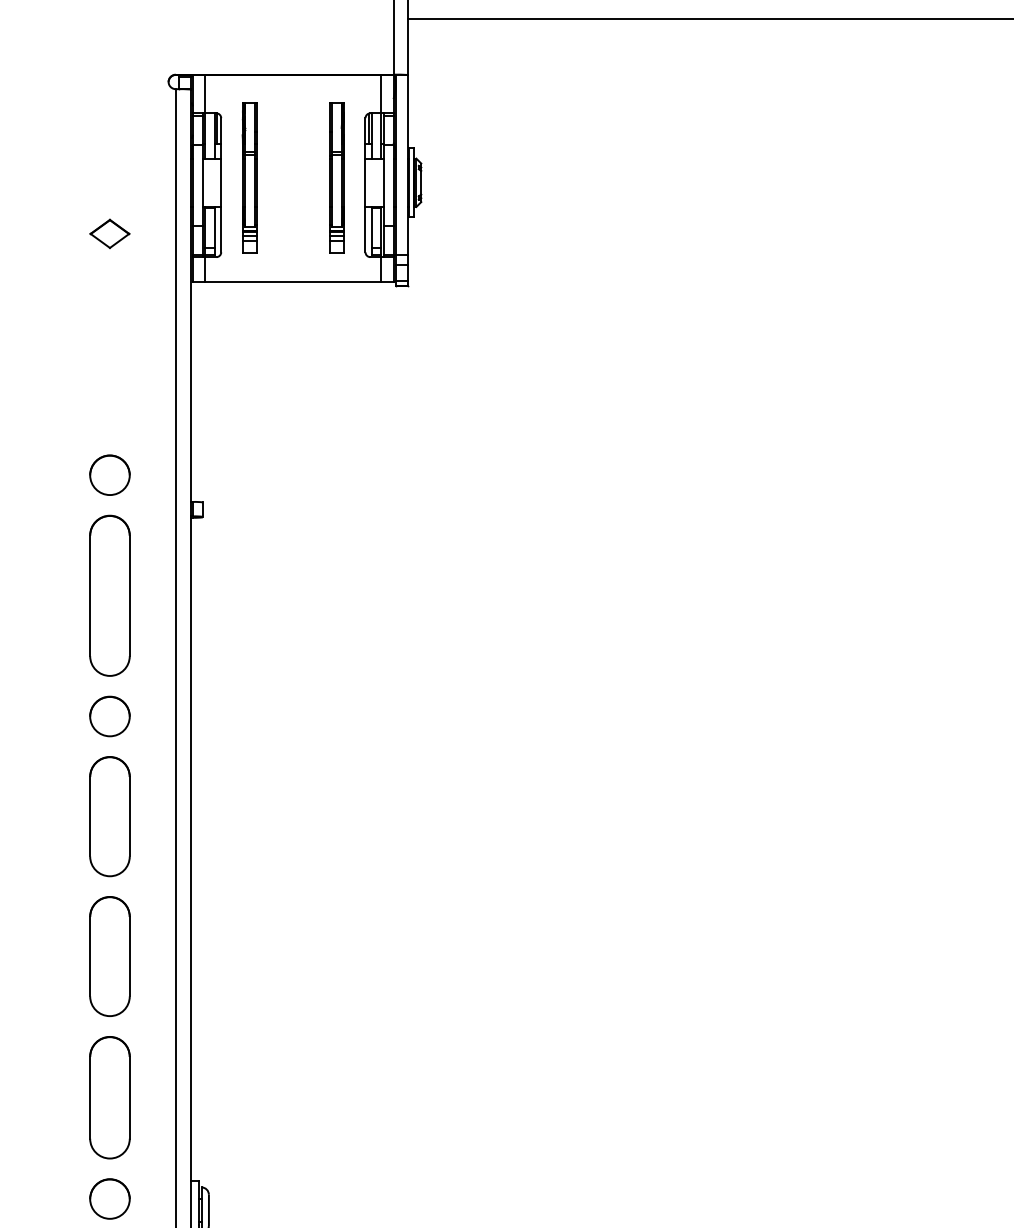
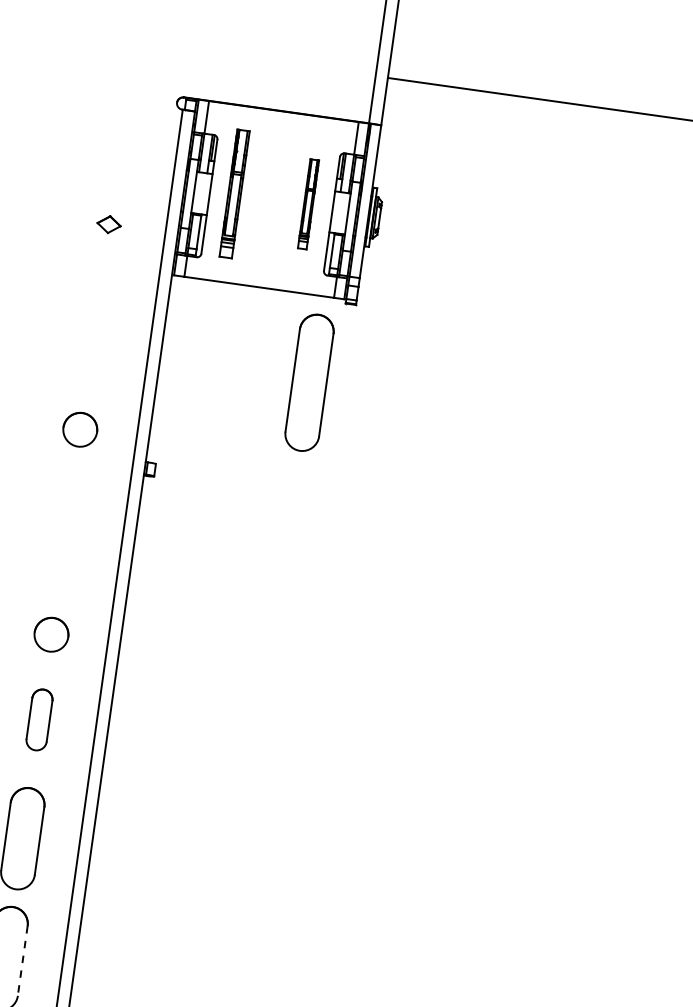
part: (336, 177) -> (308, 203), size x0.7
part: (109, 233) -> (108, 224), size x0.7
part: (109, 595) -> (309, 382), moved
part: (109, 816) -> (39, 719), size x0.6
line: (129, 1098) -> (22, 961), solid -> dashed

